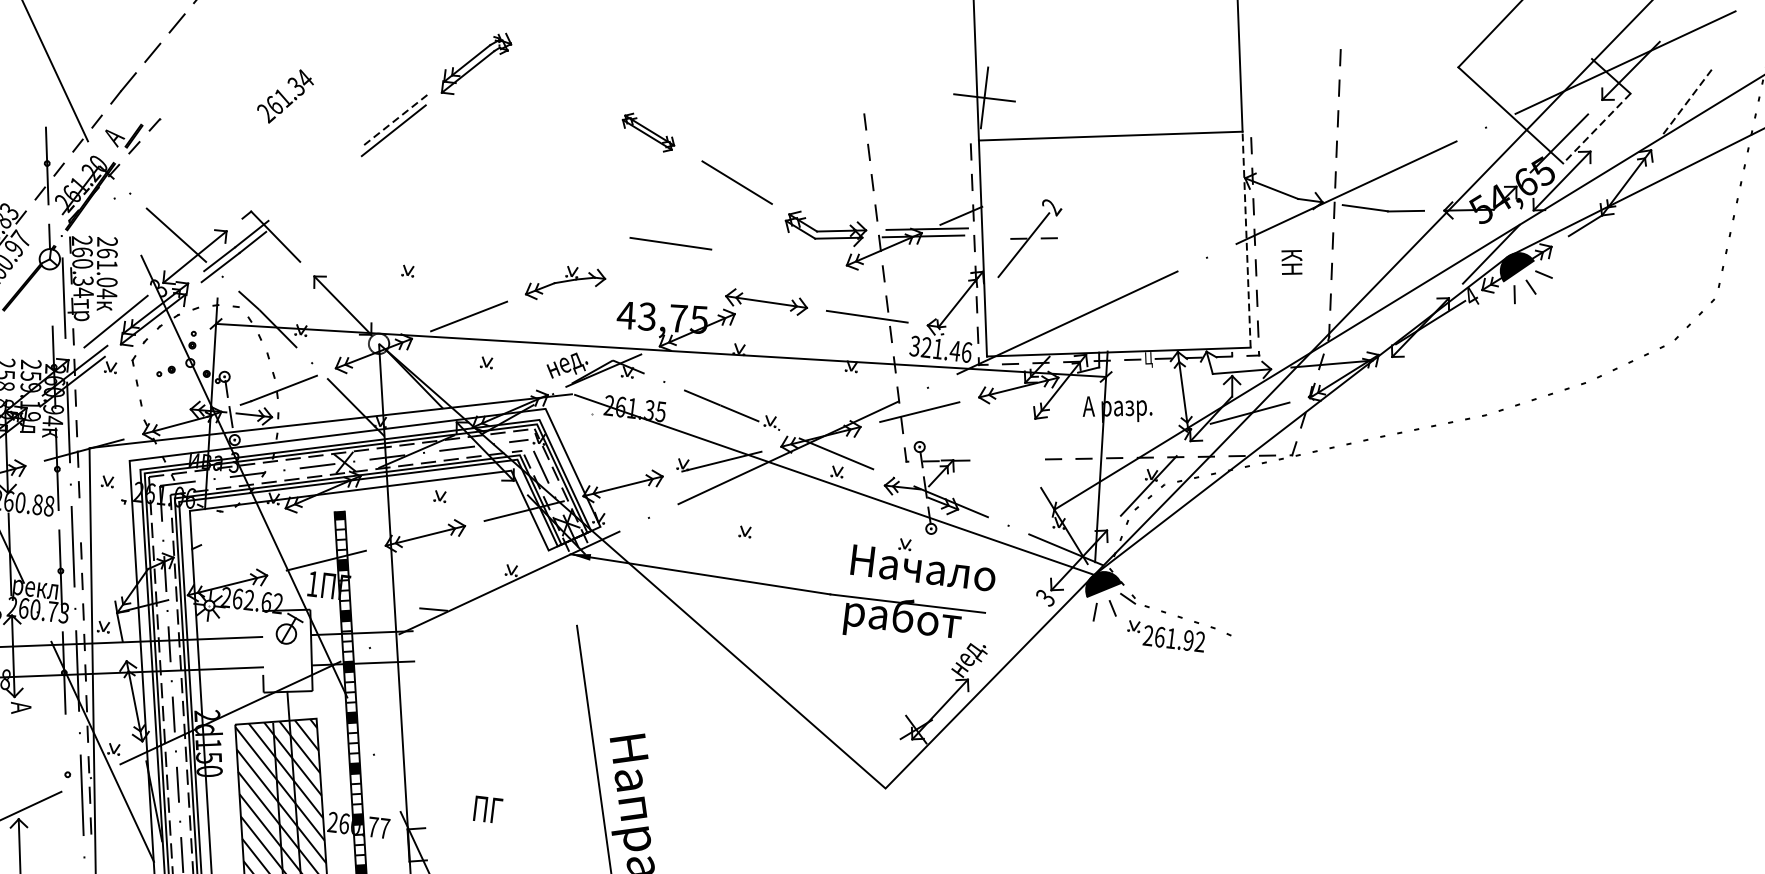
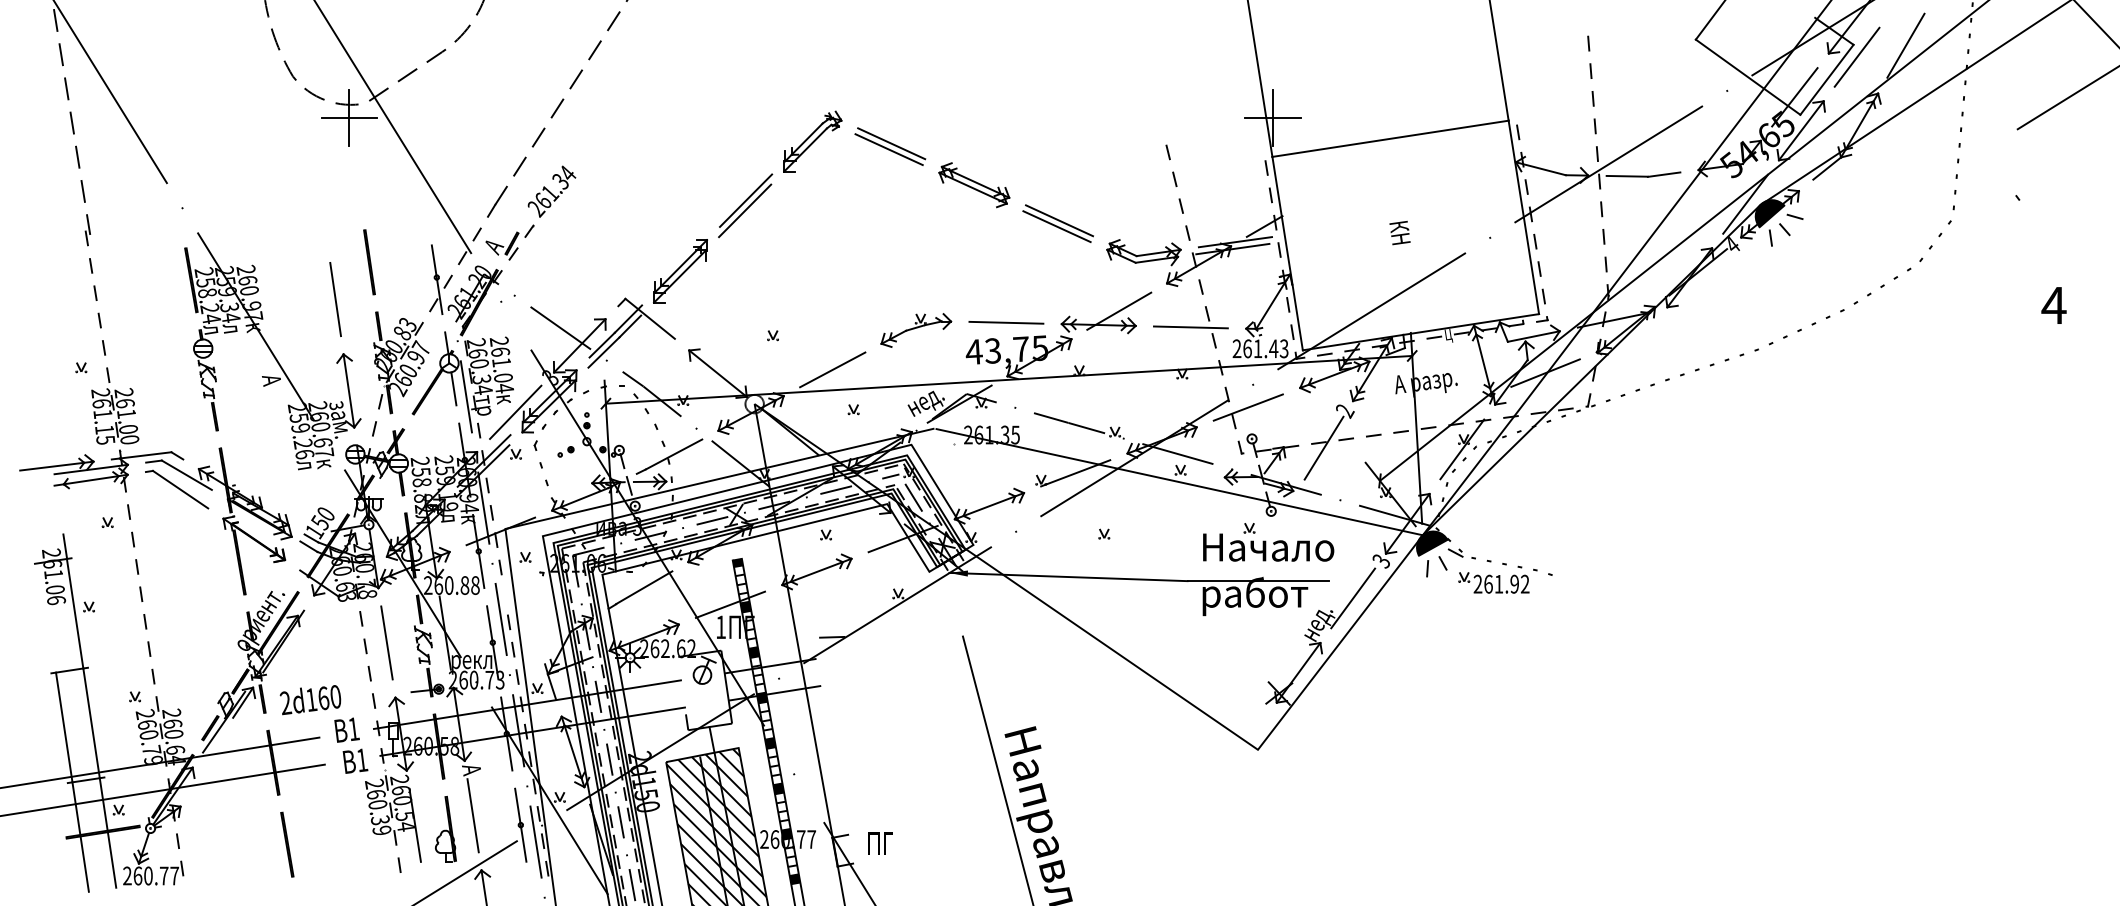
part: (561, 79) -> (890, 146), added
text: (285, 96) -> (551, 191), moved
line: (1687, 101) -> (1905, 45), dashed -> solid
line: (1632, 106) -> (1856, 56), added
line: (396, 119) -> (746, 200), dashed -> solid
line: (1596, 128) -> (1826, 79), dashed -> solid
part: (648, 132) -> (974, 185), size x1.43
part: (315, 188) -> (680, 271), added
line: (733, 188) -> (1056, 226), added
part: (1029, 239) -> (1328, 442), moved
line: (1246, 239) -> (1523, 217), dashed -> solid
line: (671, 243) -> (1006, 322), moved
text: (1291, 261) -> (1399, 232), moved
line: (50, 287) -> (453, 388), added
line: (791, 288) -> (1119, 310), added
text: (940, 348) -> (1260, 348), 321.46 -> 261.43
line: (234, 530) -> (644, 587), added
line: (1010, 635) -> (1353, 598), added
line: (16, 757) -> (472, 815), added
line: (67, 774) -> (520, 824), added
text: (487, 809) -> (880, 843), moved

